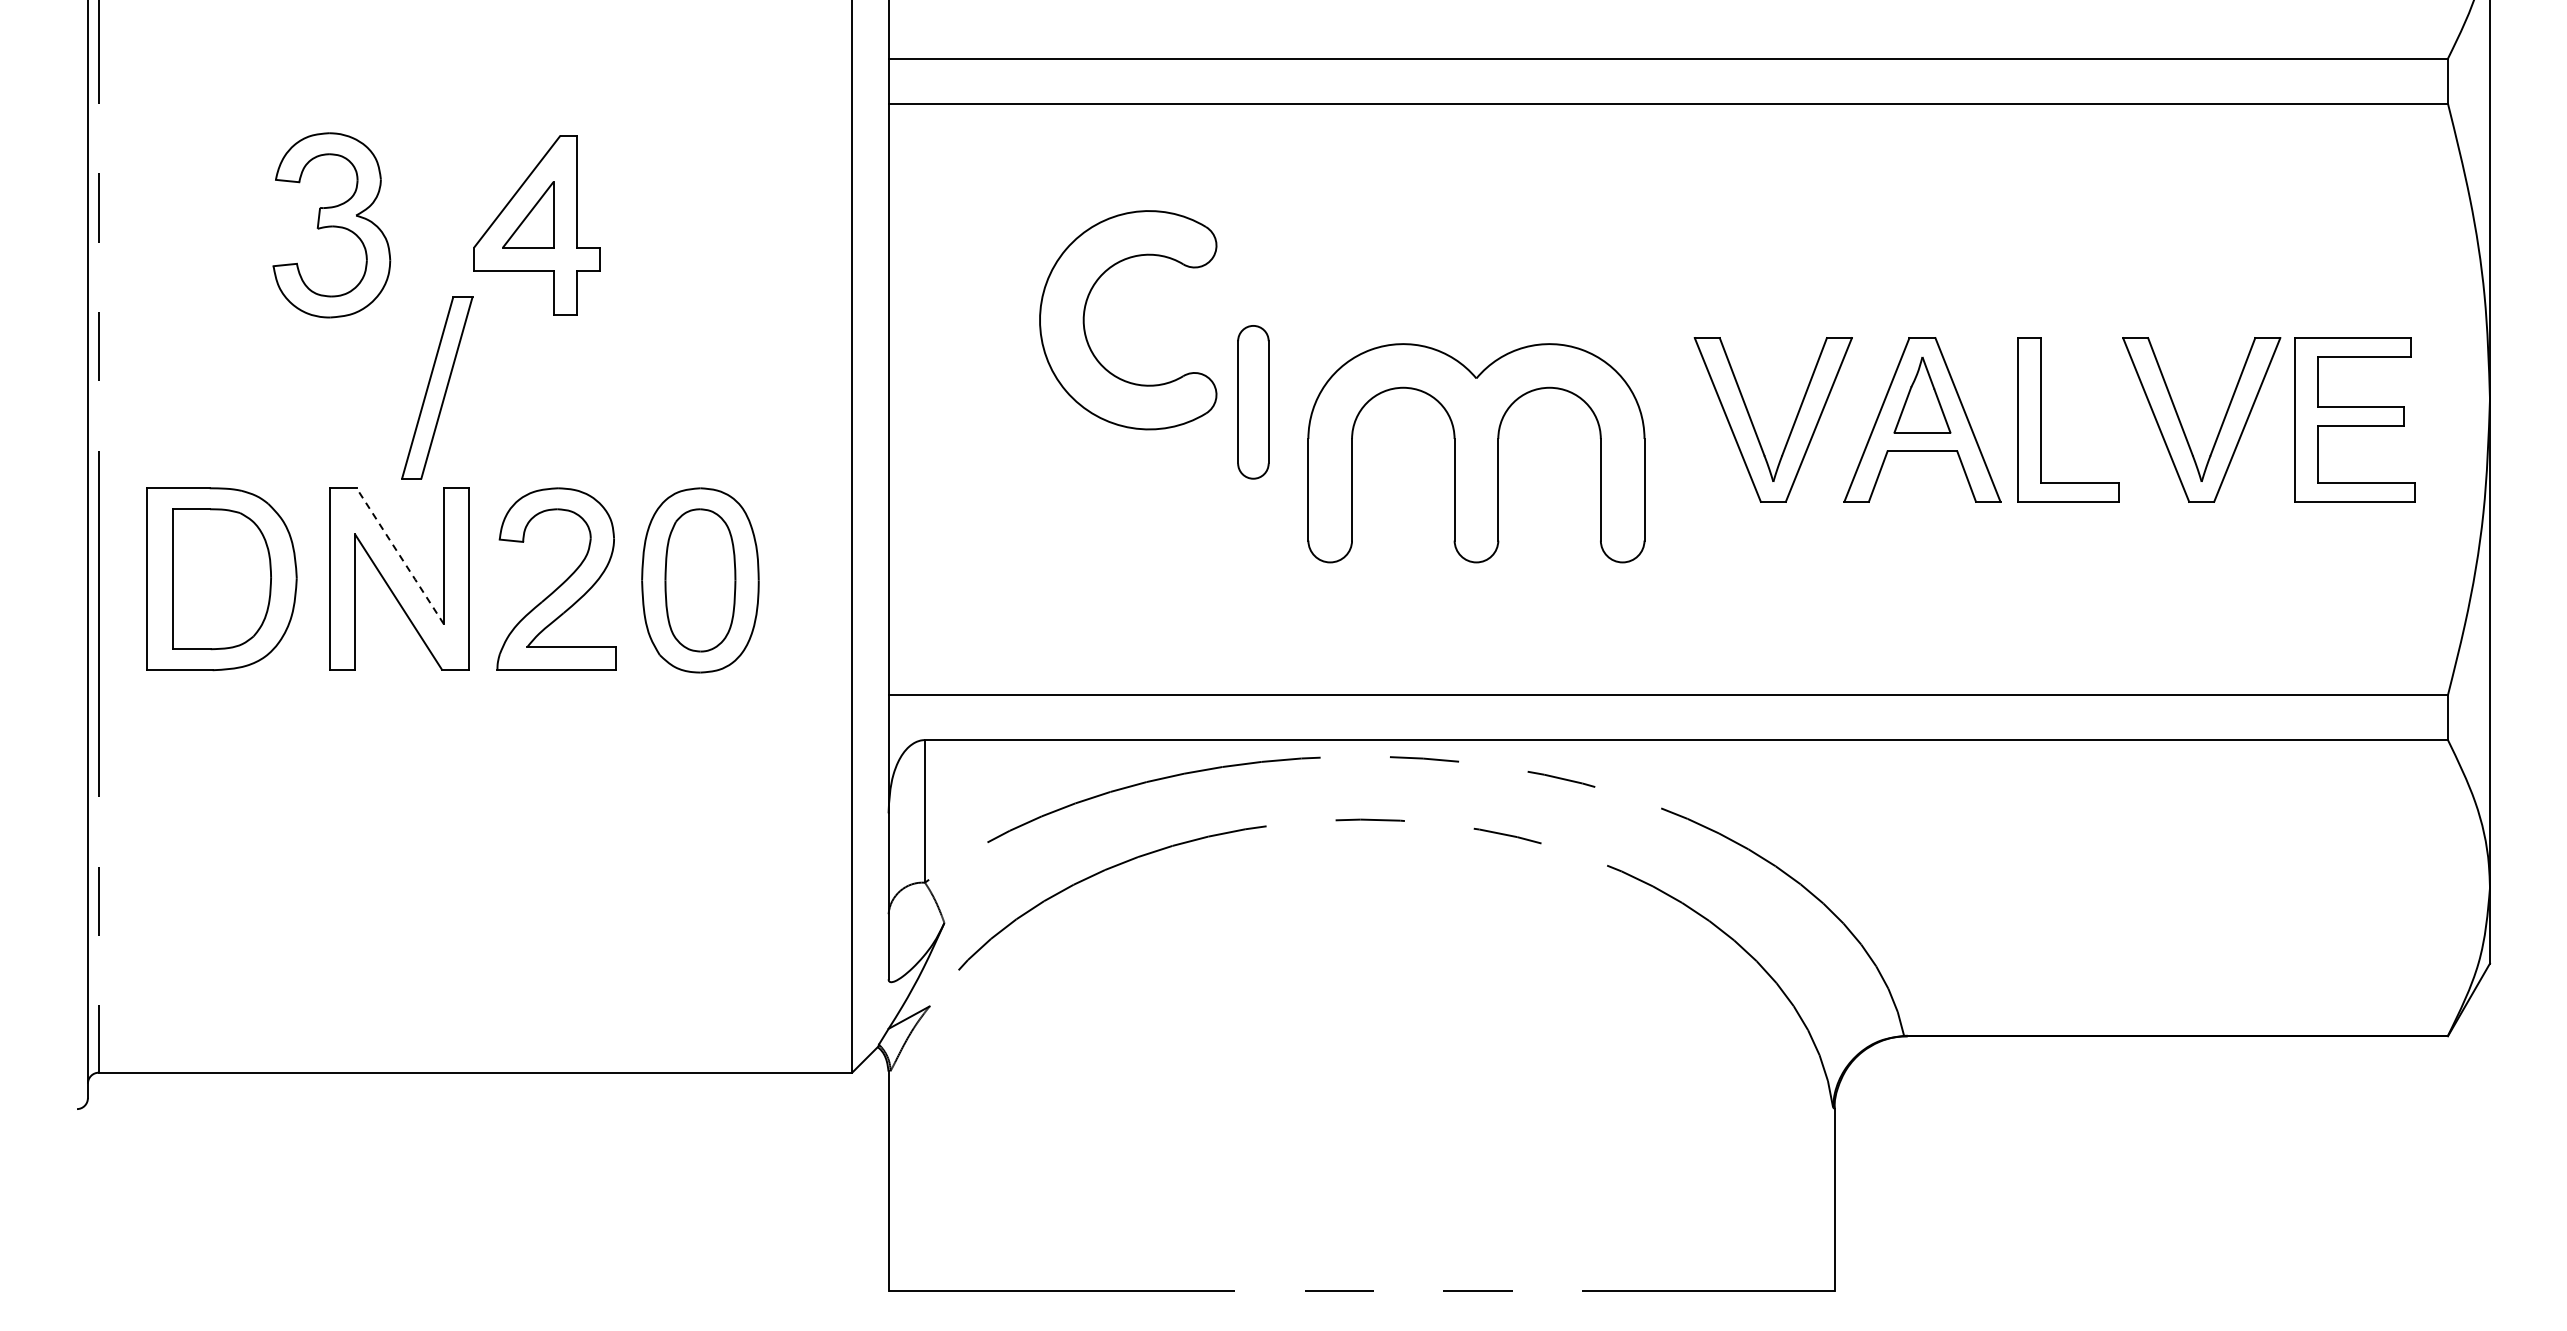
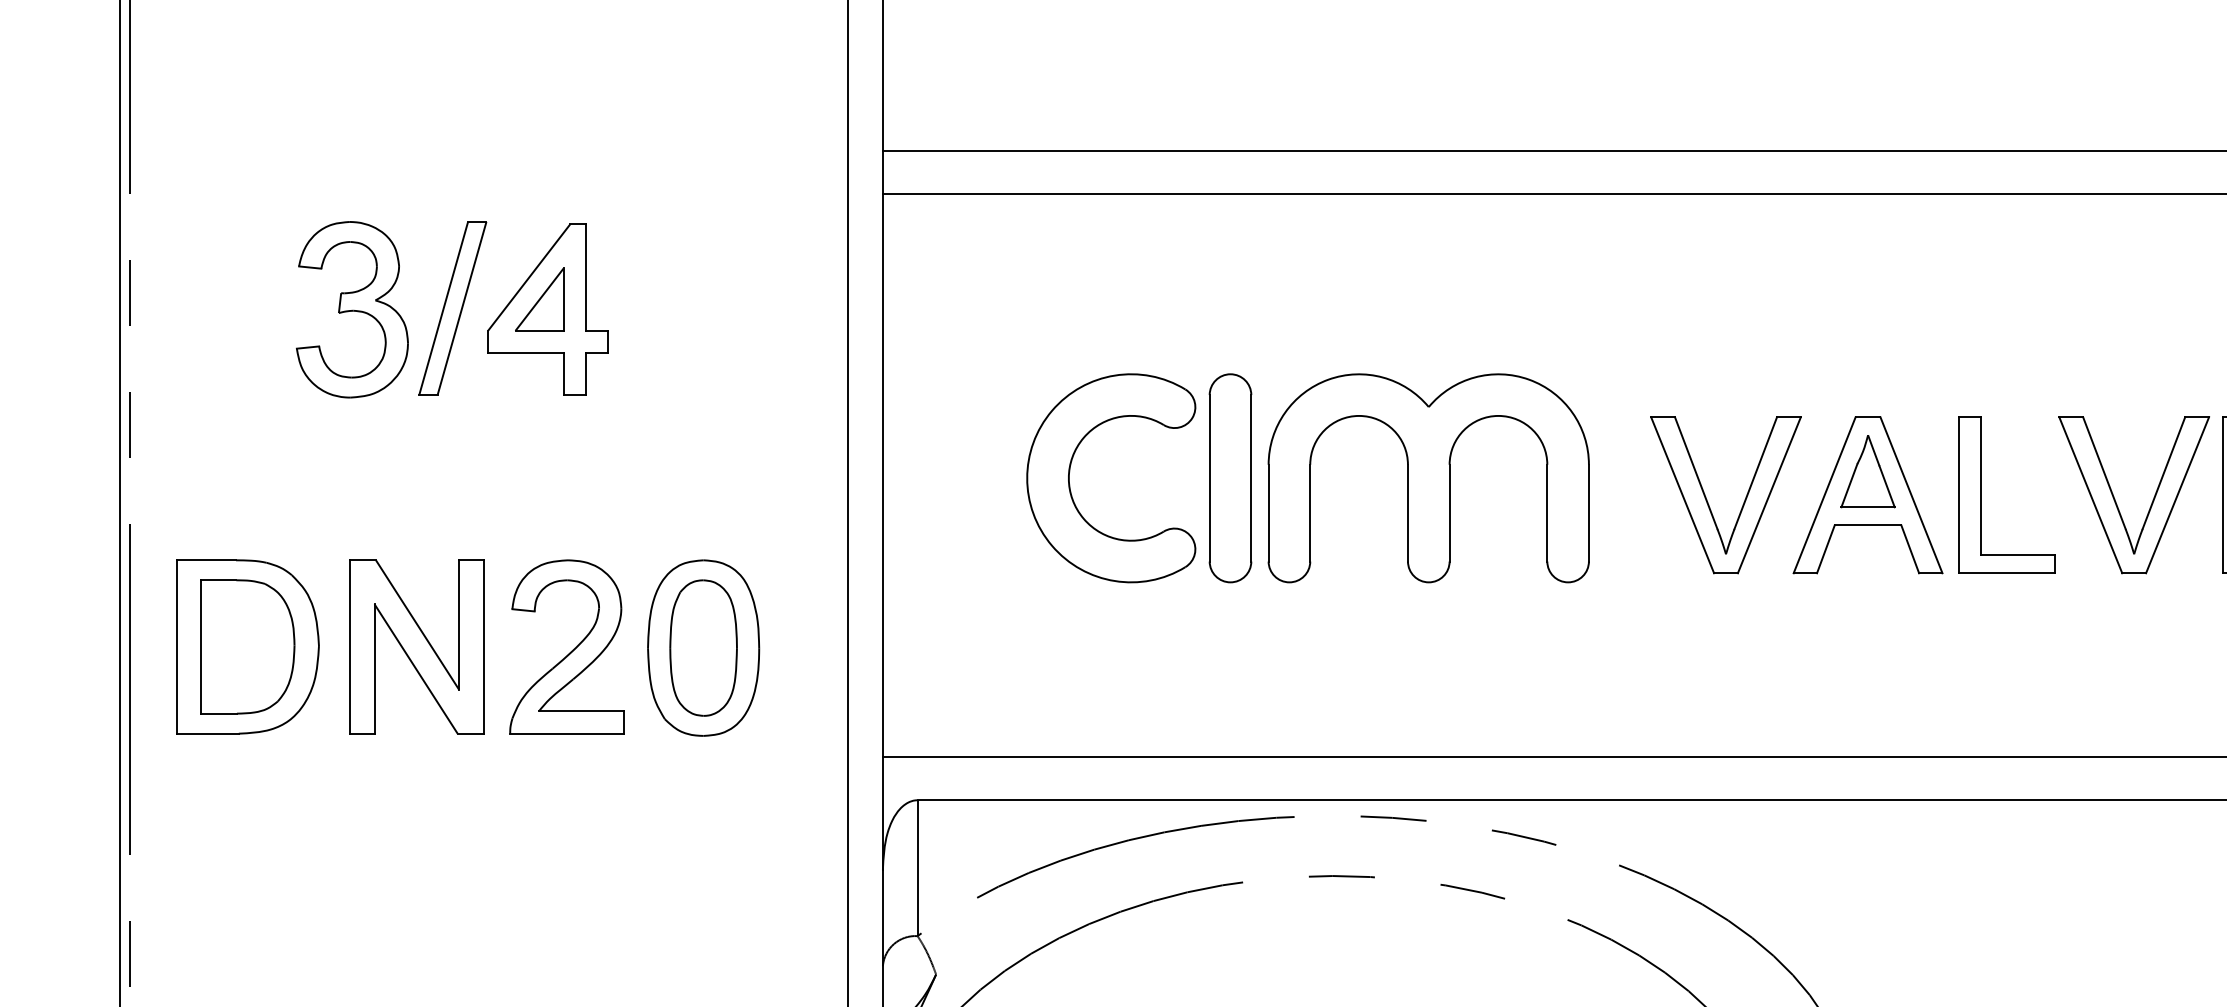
part: (1085, 312) -> (1070, 470), moved
part: (437, 387) -> (453, 307), moved
part: (1253, 402) -> (1230, 478), size x1.43
part: (1476, 453) -> (1428, 478), moved
line: (400, 556) -> (417, 625), dashed -> solid

